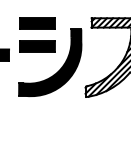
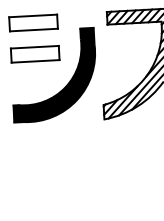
fill: (36, 23) -> (32, 23), removed
fill: (36, 46) -> (34, 54), removed

